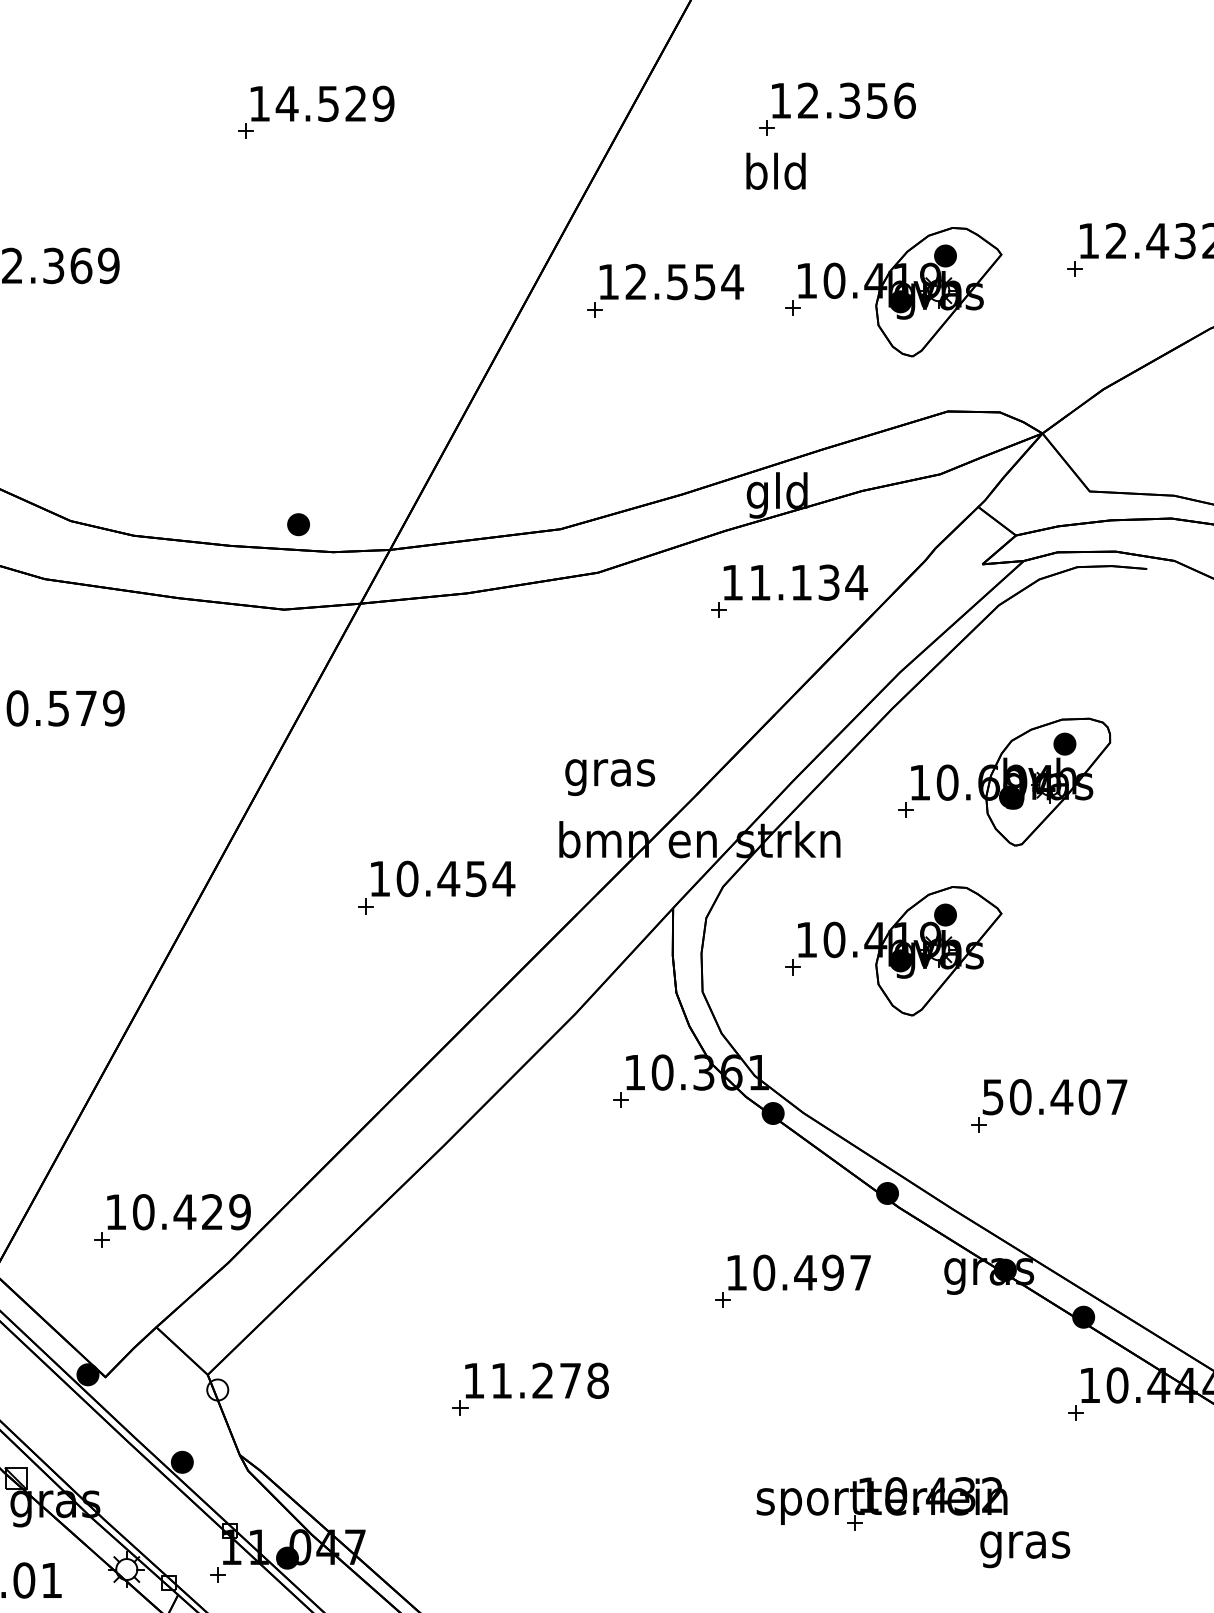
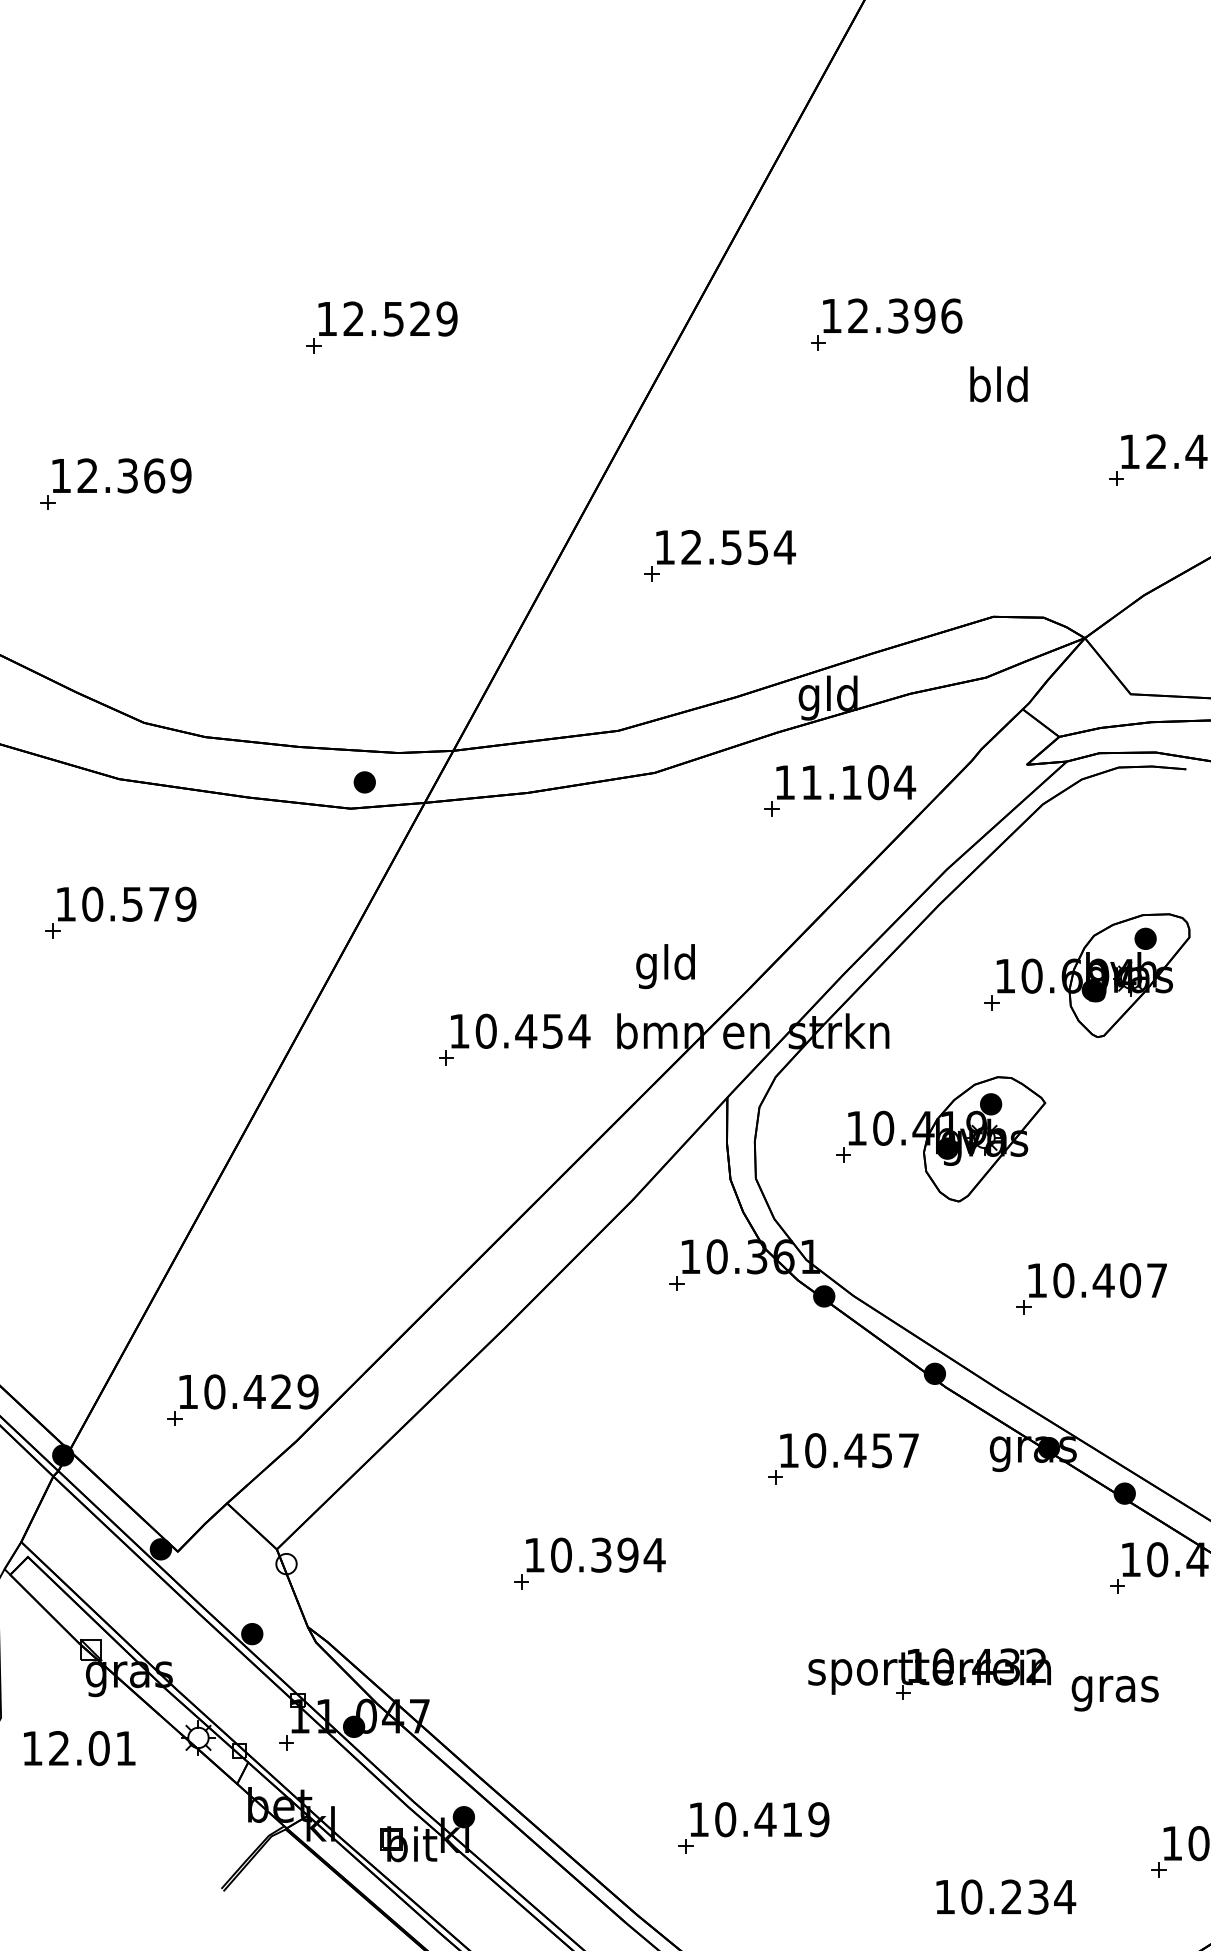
text: (876, 100) -> (924, 315), 12.356 -> 12.396
text: (286, 103) -> (353, 318), 14.529 -> 12.529
text: (775, 171) -> (998, 384), moved
part: (665, 290) -> (719, 555), moved
part: (894, 292) -> (941, 501), removed
part: (298, 524) -> (364, 782), moved
text: (829, 582) -> (878, 782), 11.134 -> 11.104
text: (610, 772) -> (666, 966), gras -> gld
part: (1004, 781) -> (1087, 975), moved
part: (436, 887) -> (514, 1039), moved
text: (992, 1097) -> (1036, 1280), 50.407 -> 10.407
text: (832, 1272) -> (881, 1450), 10.497 -> 10.457
text: (550, 1380) -> (608, 1554), 11.278 -> 10.394
text: (1024, 1549) -> (1114, 1693), moved

